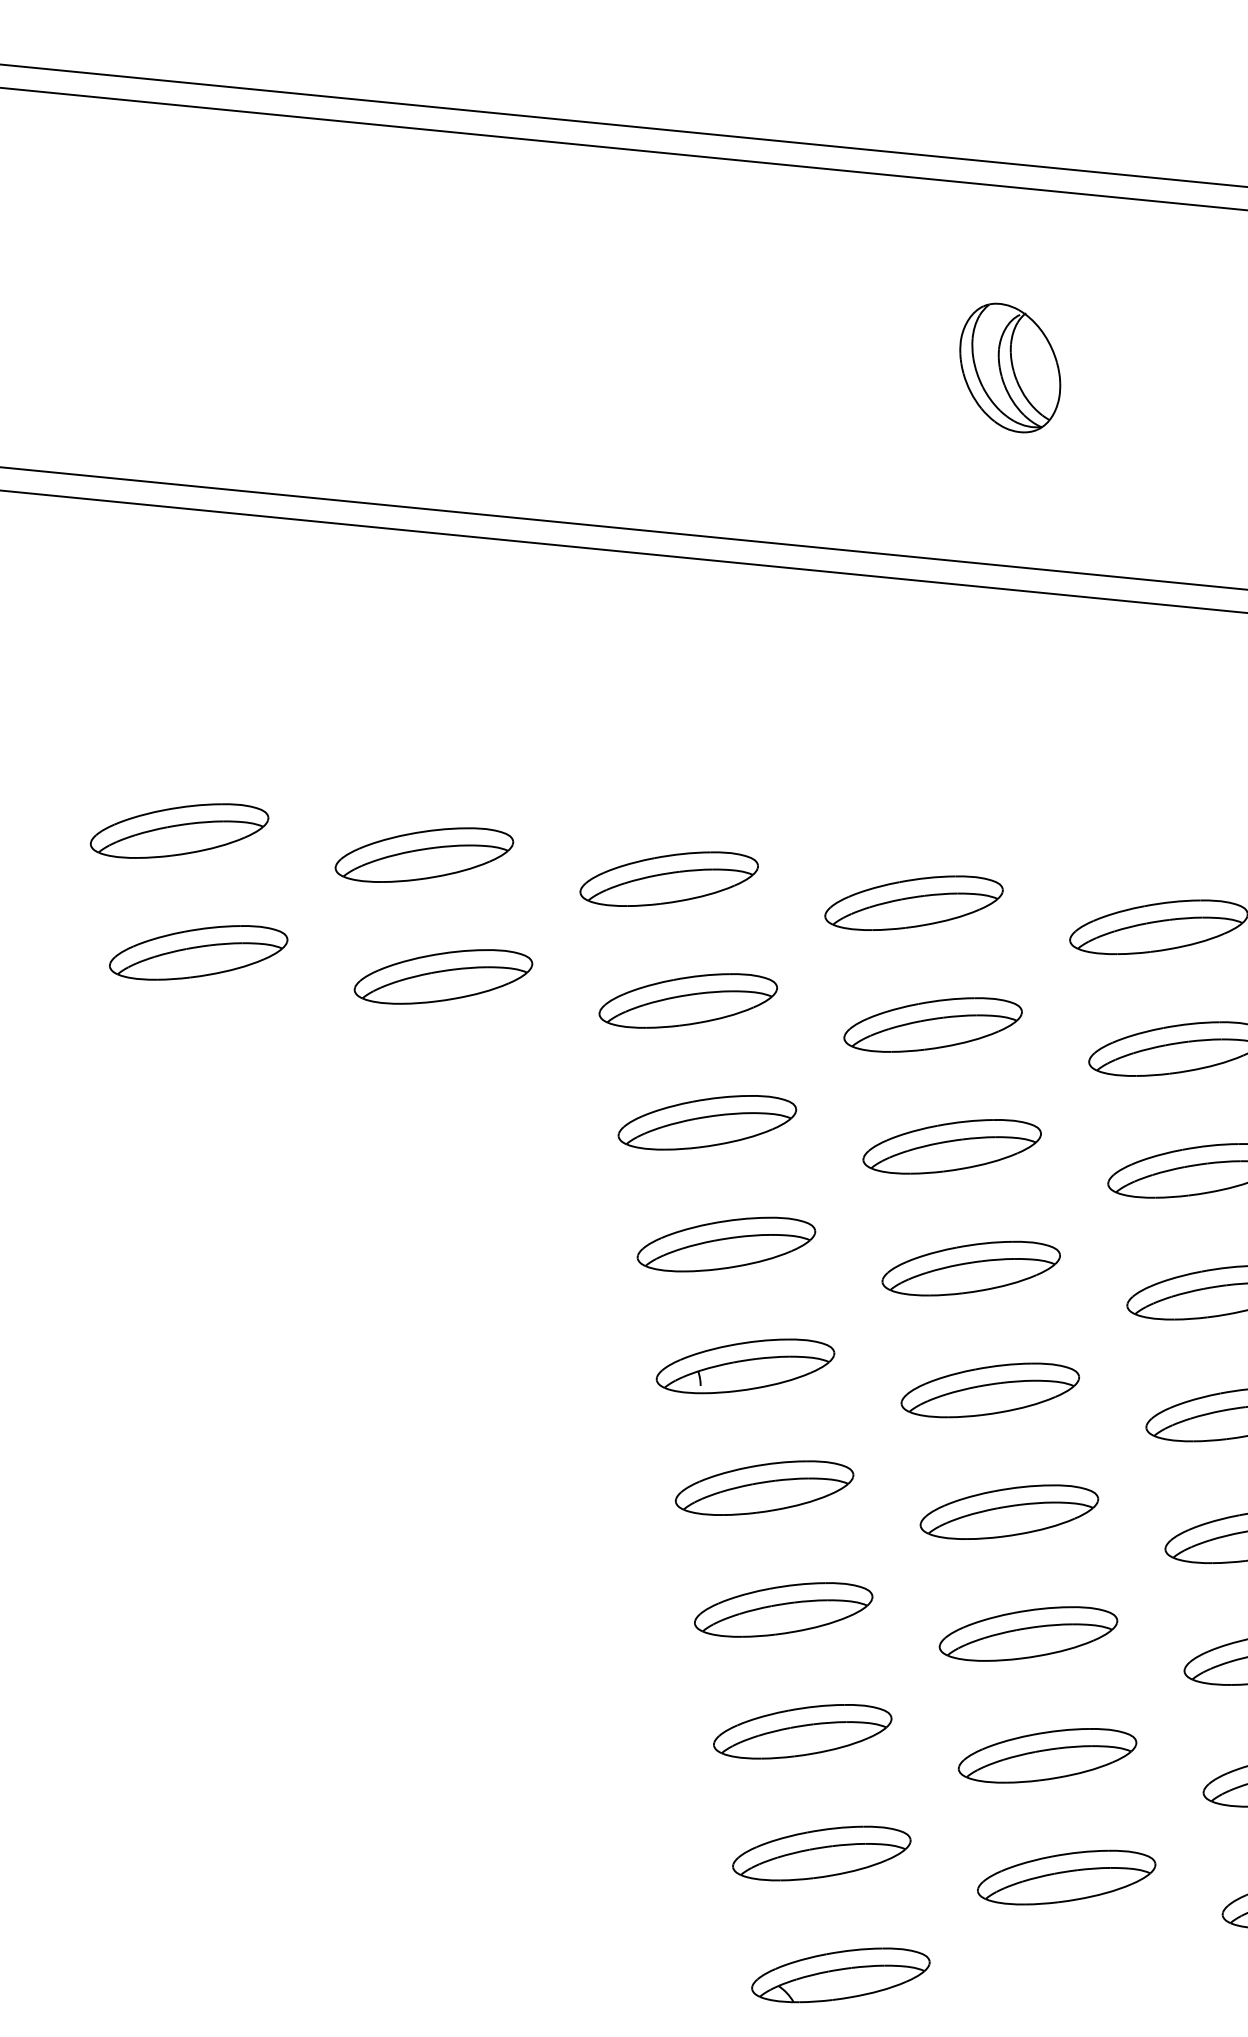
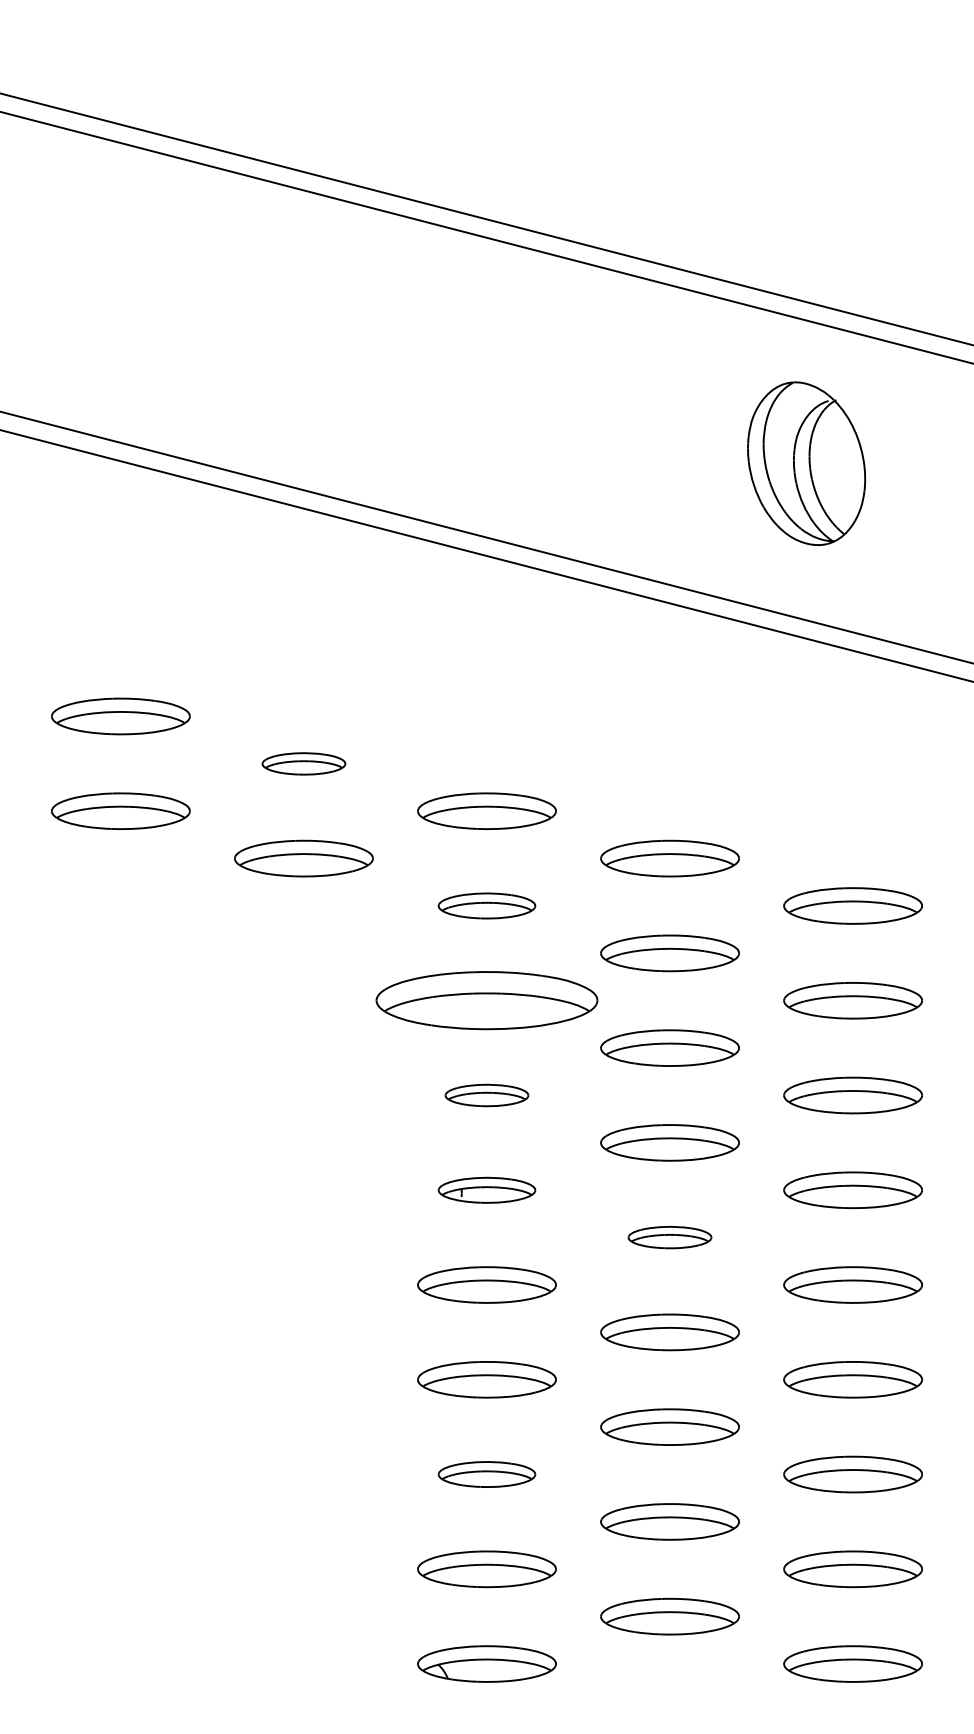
part: (1009, 367) -> (806, 463), size x1.6
part: (423, 854) -> (303, 763), size x0.6
part: (687, 1000) -> (486, 905), size x0.7
part: (706, 1122) -> (486, 1000), size x1.6
part: (725, 1244) -> (486, 1095), size x0.6
part: (744, 1366) -> (486, 1190), size x0.7
part: (989, 1390) -> (669, 1237), size x0.6
part: (802, 1731) -> (486, 1474), size x0.7

